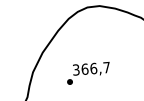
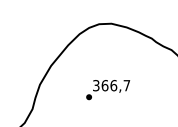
text: (88, 73) -> (108, 90), moved

